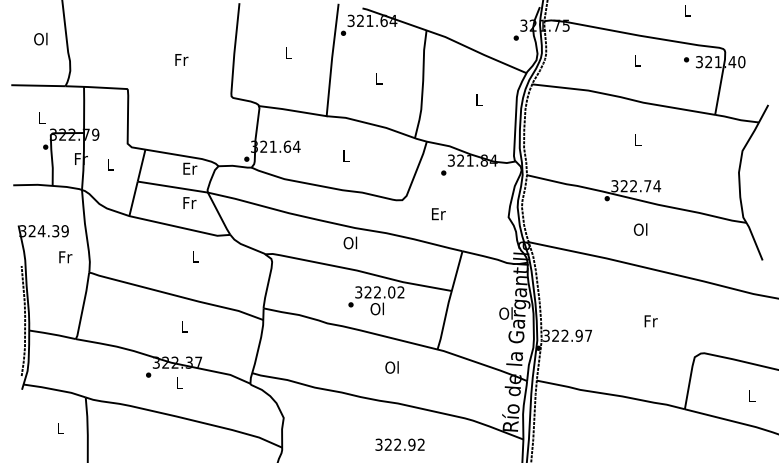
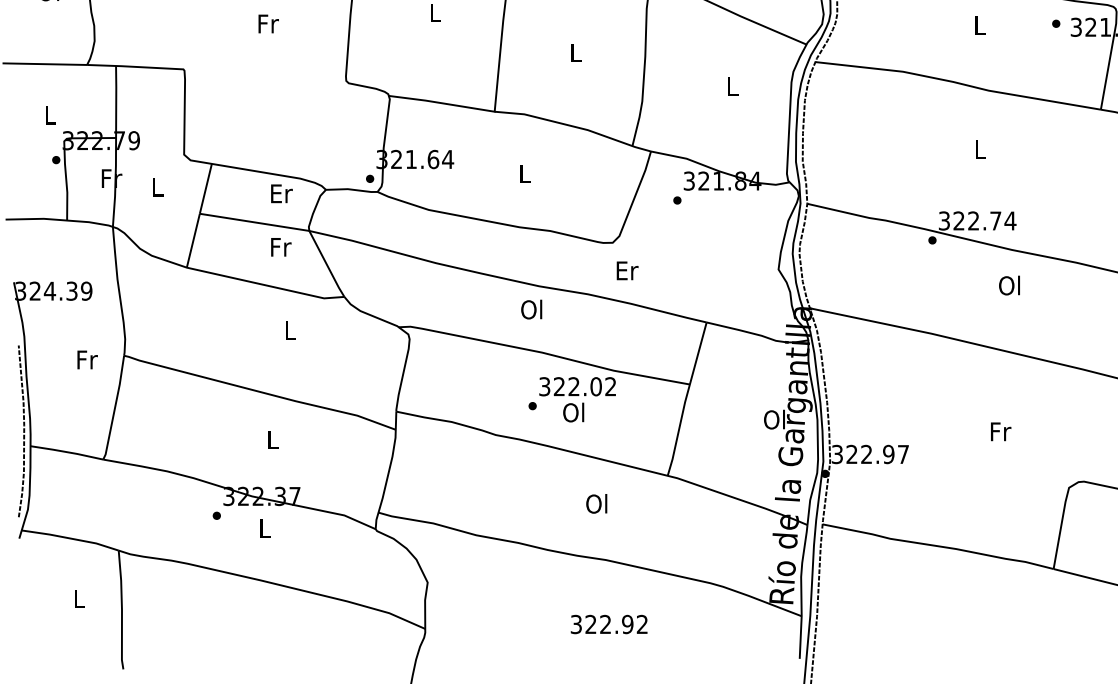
text: (438, 214) -> (627, 271), moved
text: (640, 229) -> (1009, 285), moved
text: (65, 257) -> (87, 360), moved

